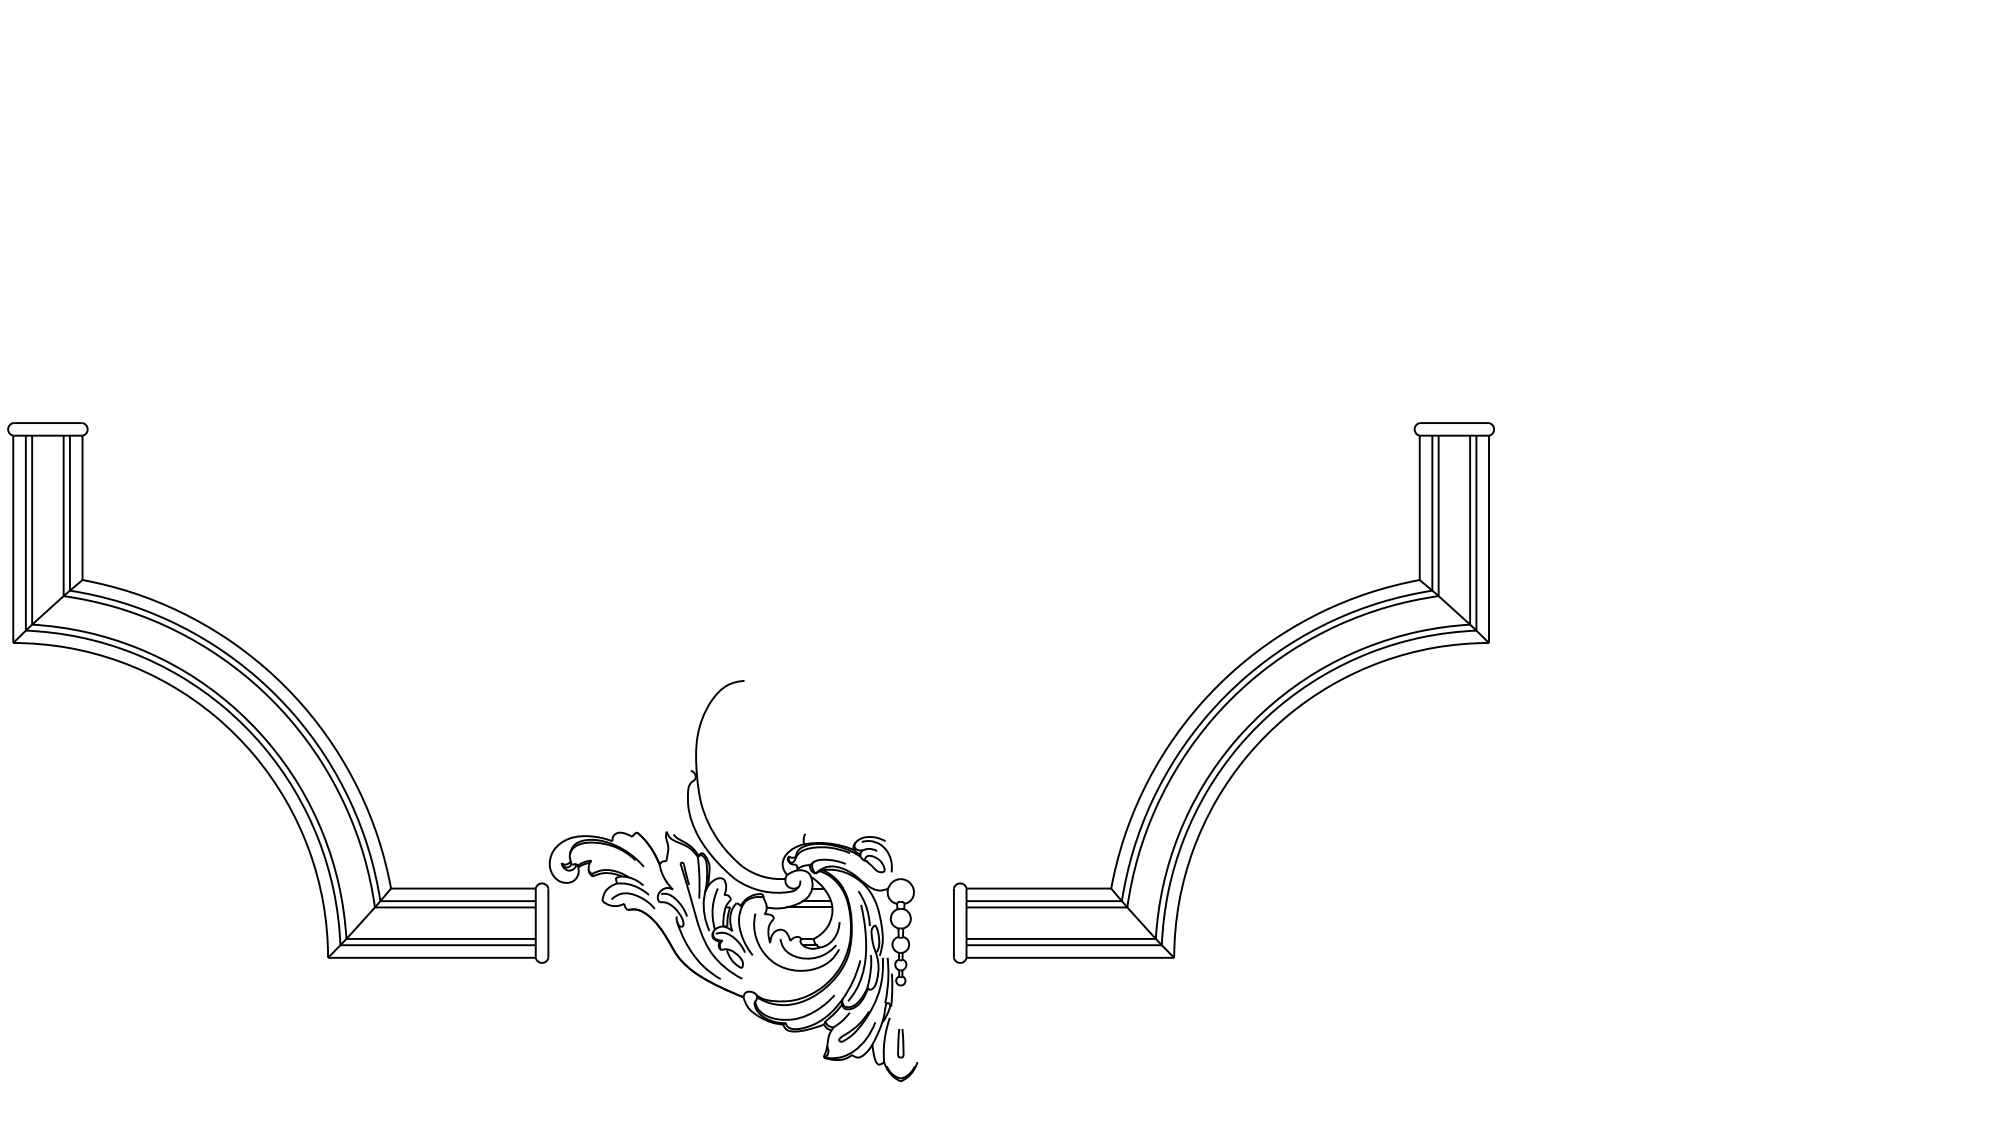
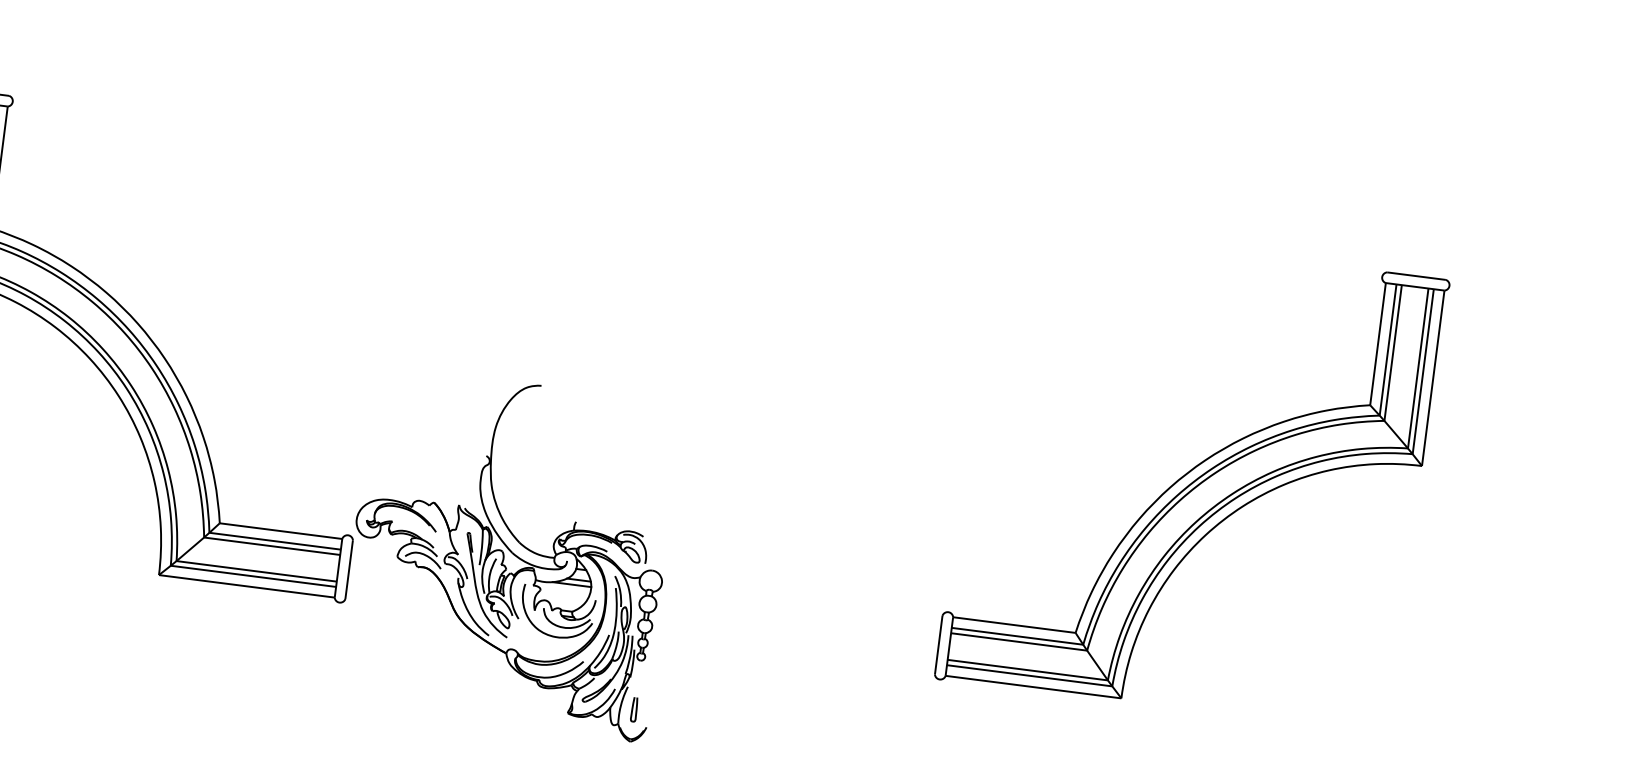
part: (1223, 692) -> (1191, 479), moved

